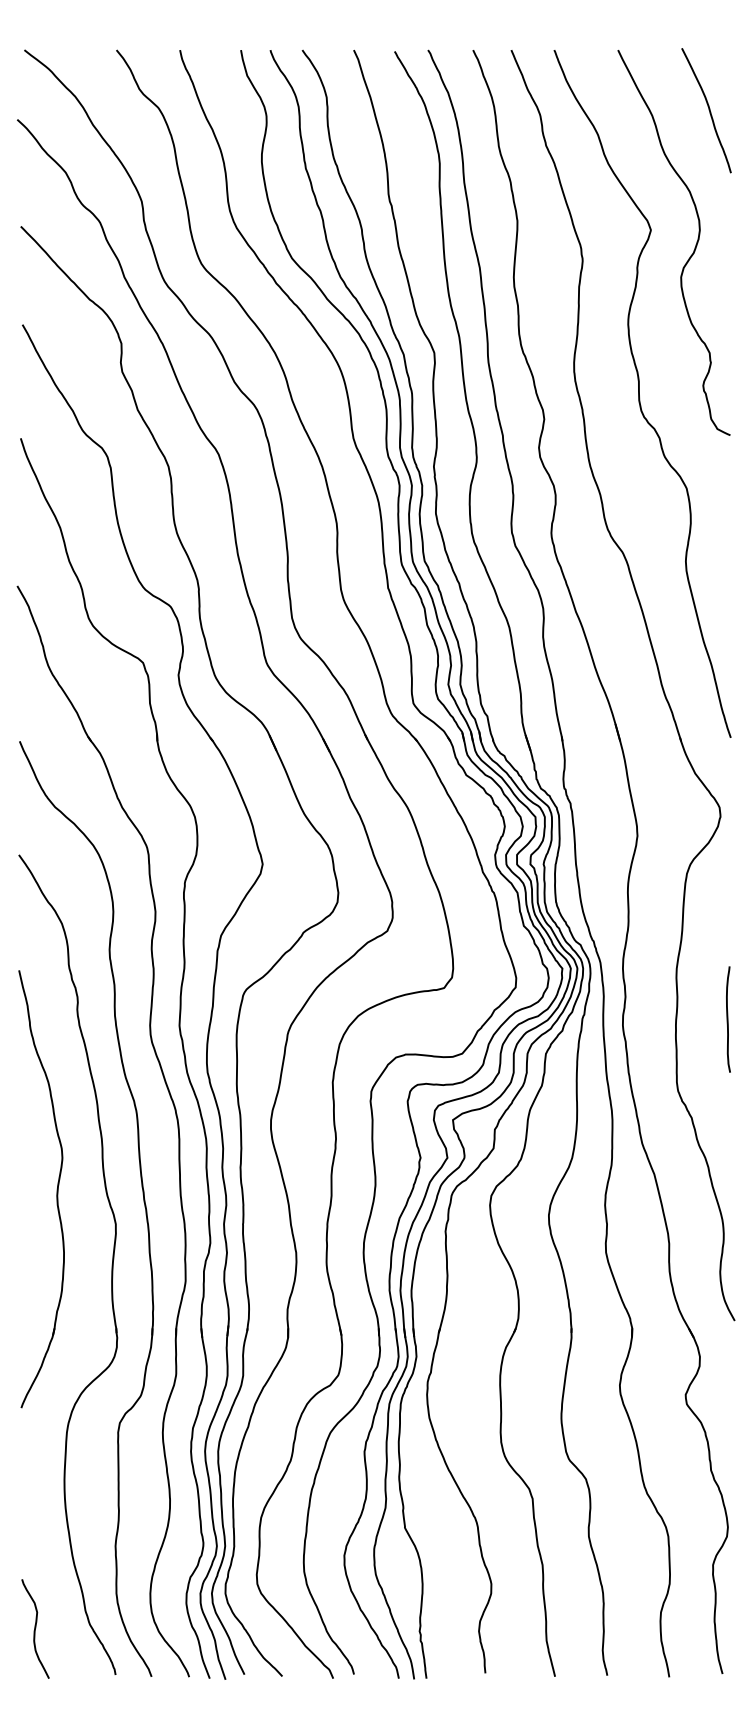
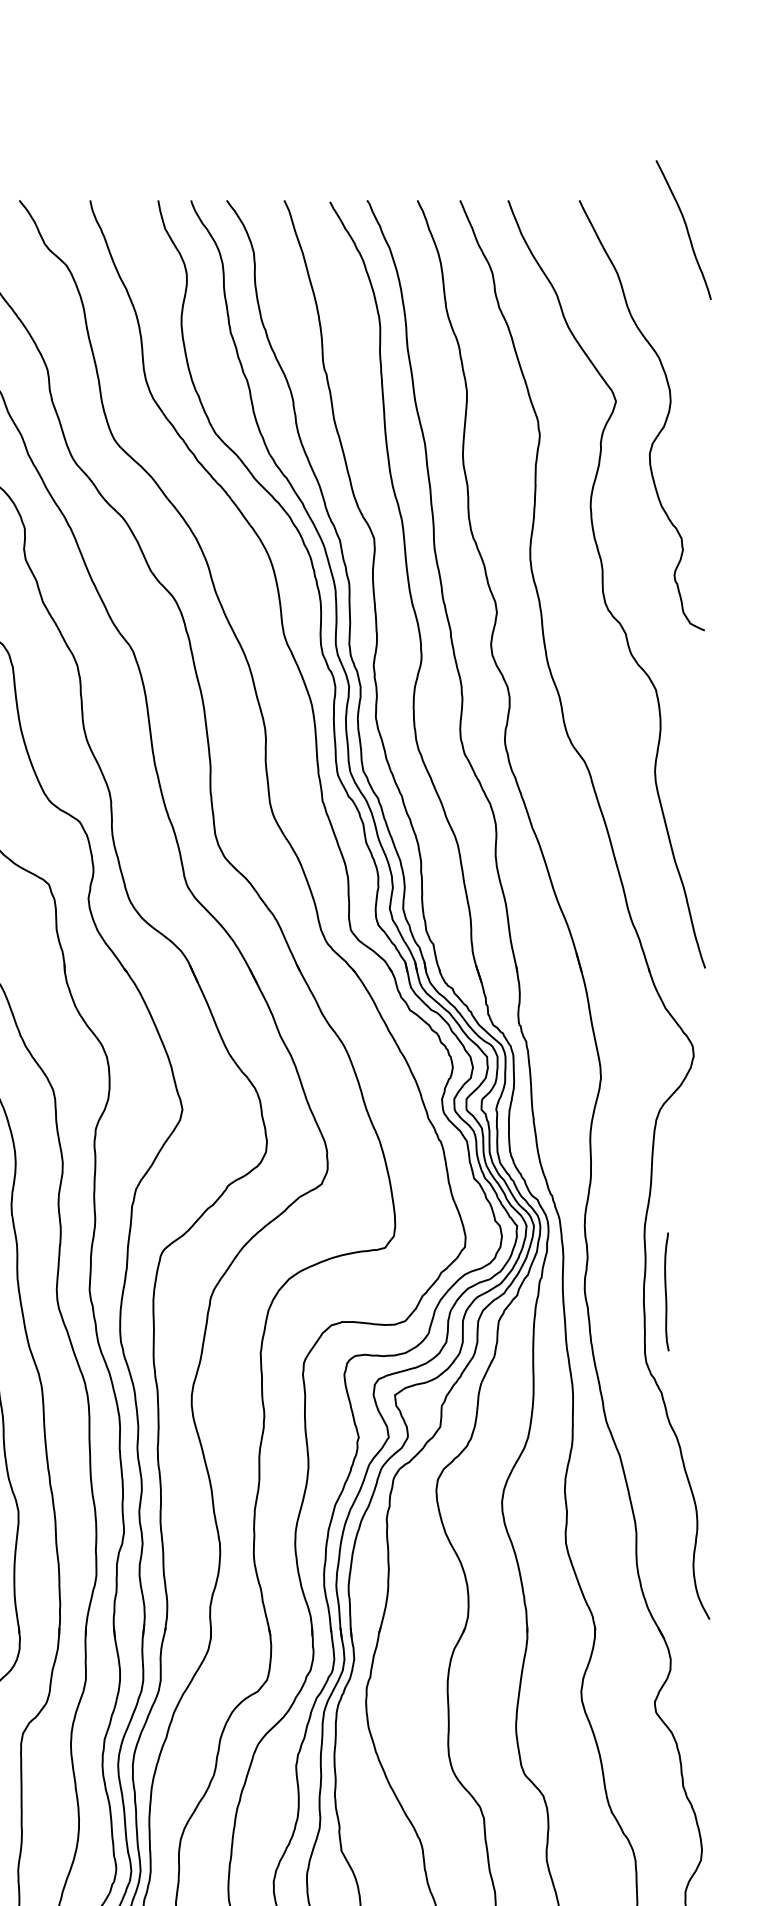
curve: (708, 110) -> (685, 229), moved
curve: (728, 1019) -> (666, 1291), moved

